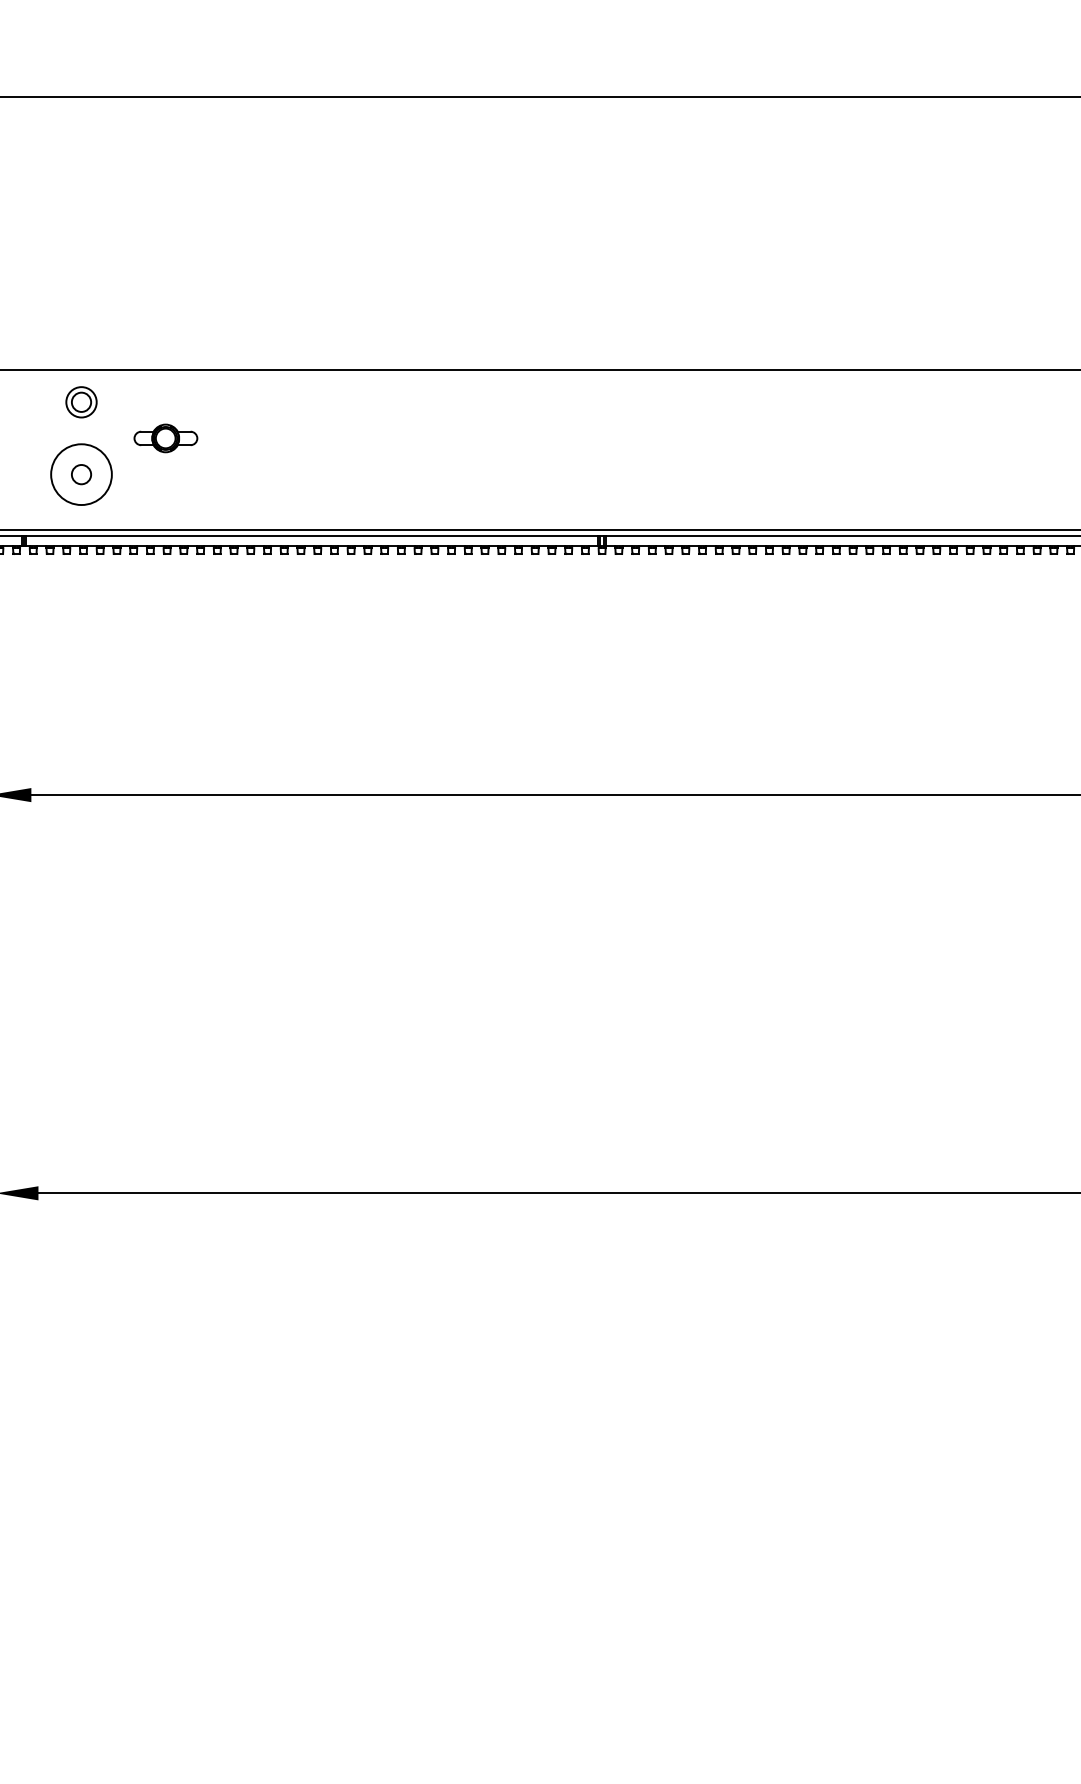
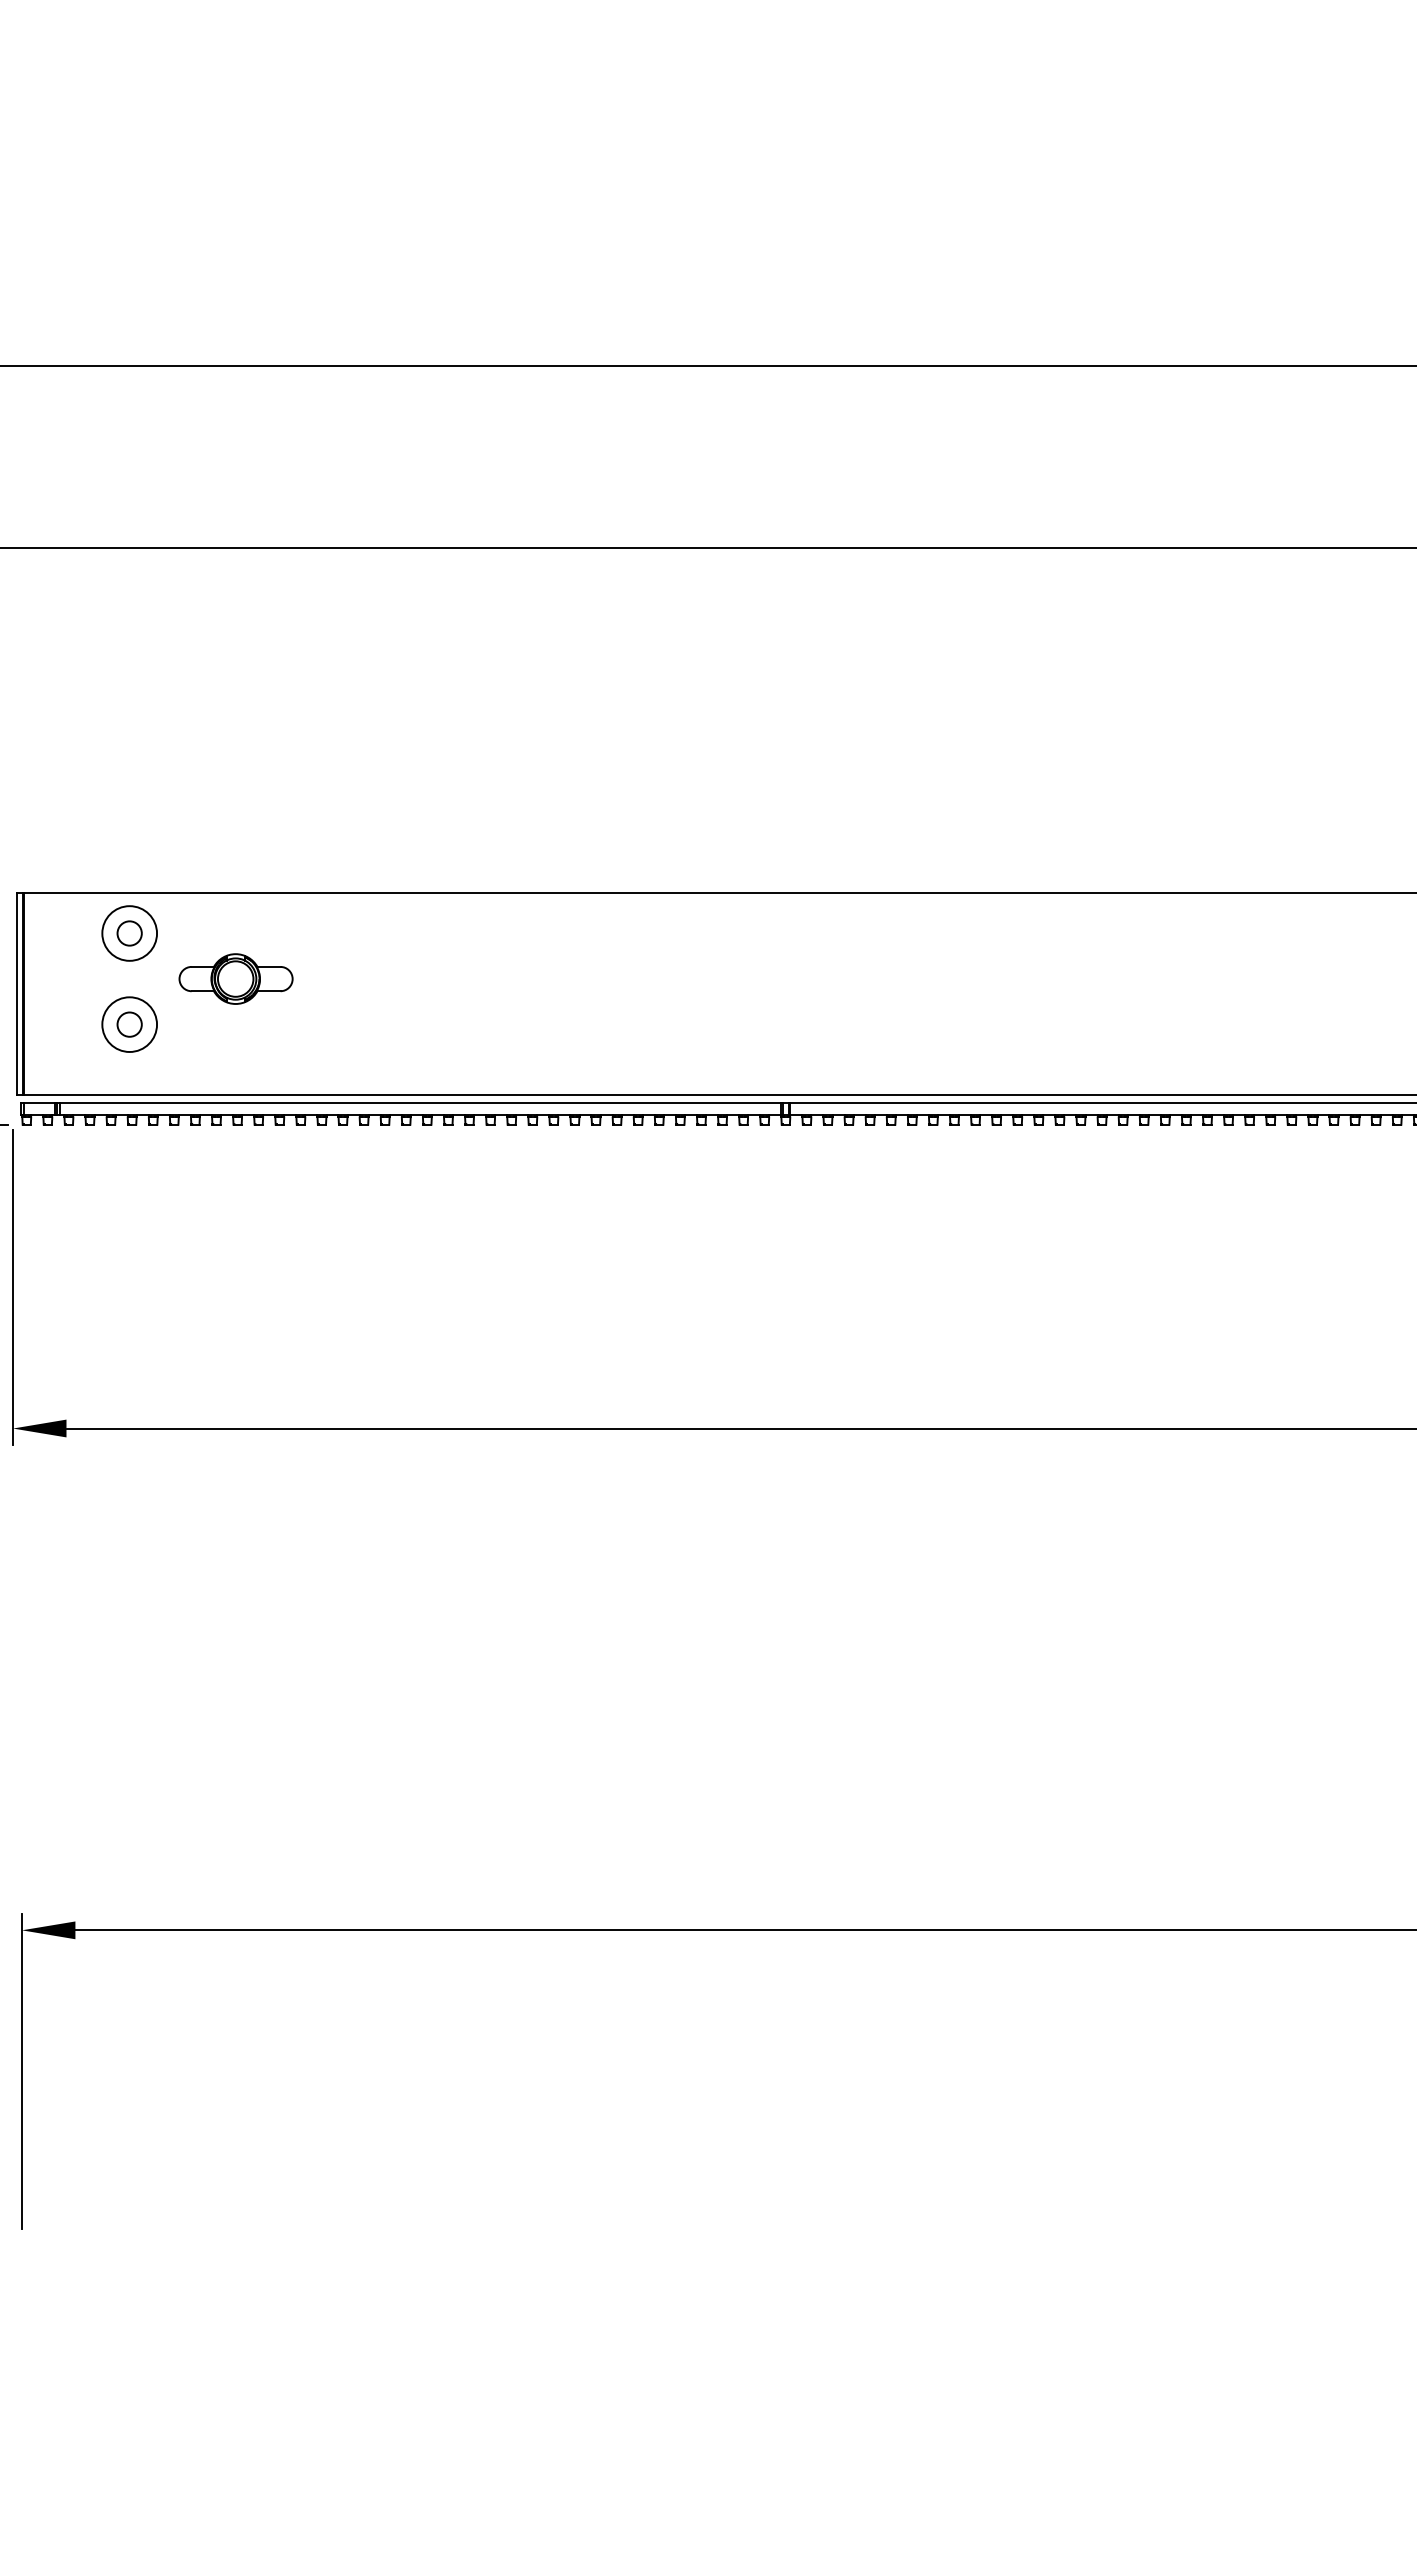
circle: (81, 402) -> (129, 933), size x1.43
part: (165, 438) -> (235, 978), size x1.43
circle: (81, 474) -> (129, 1024), size x0.71

